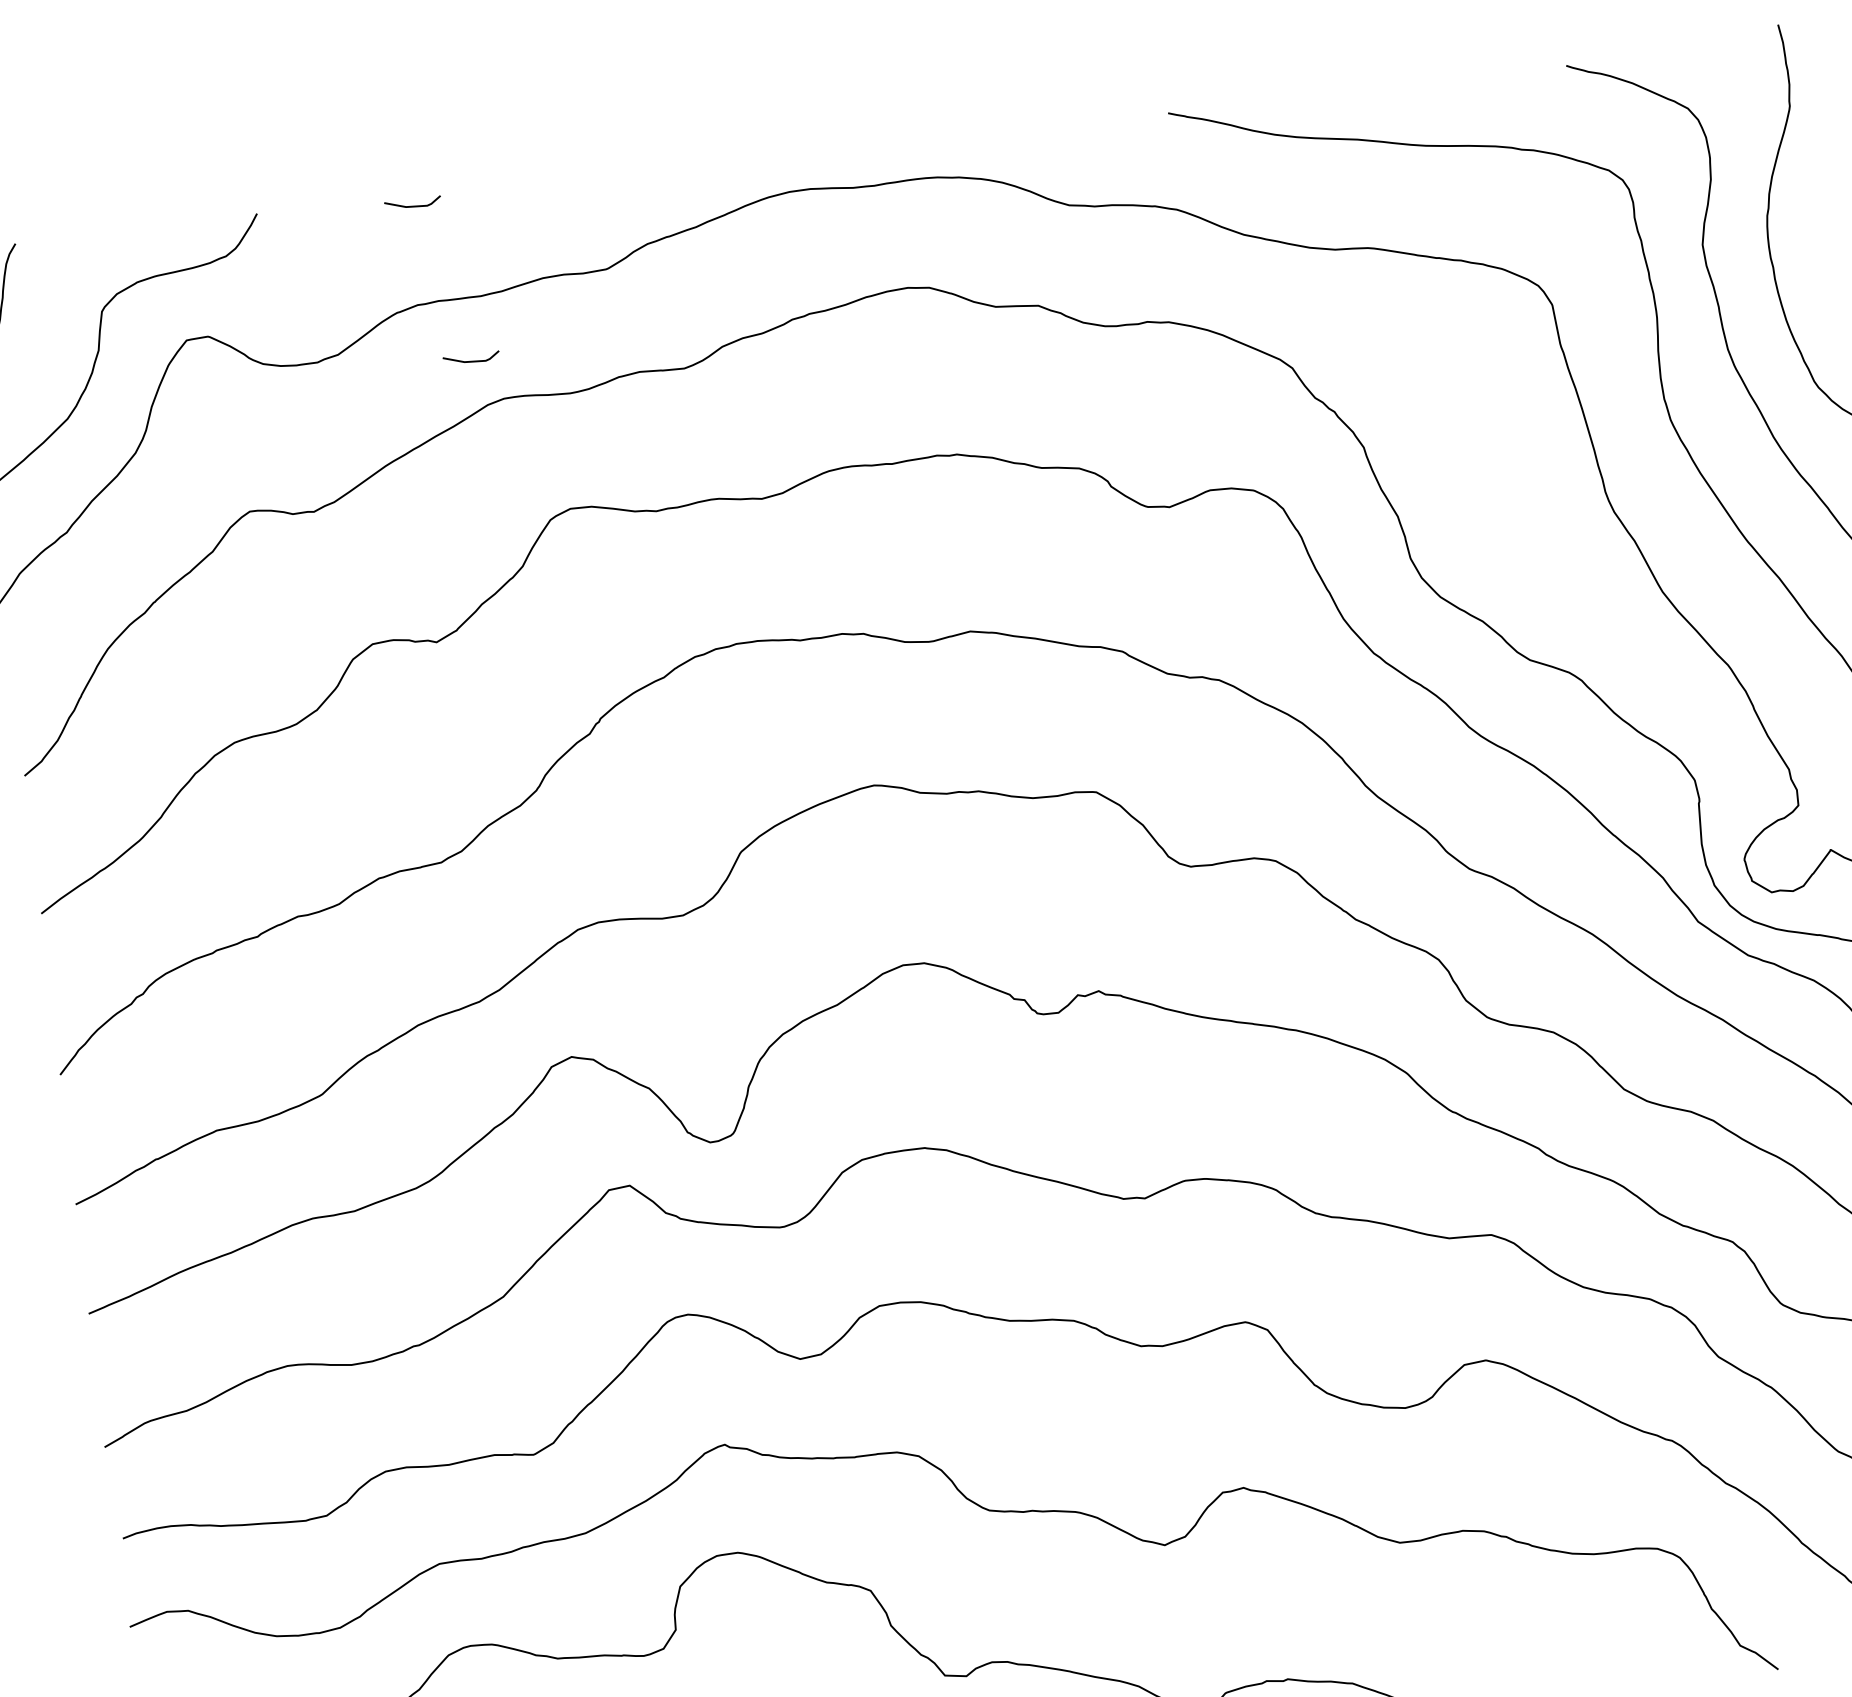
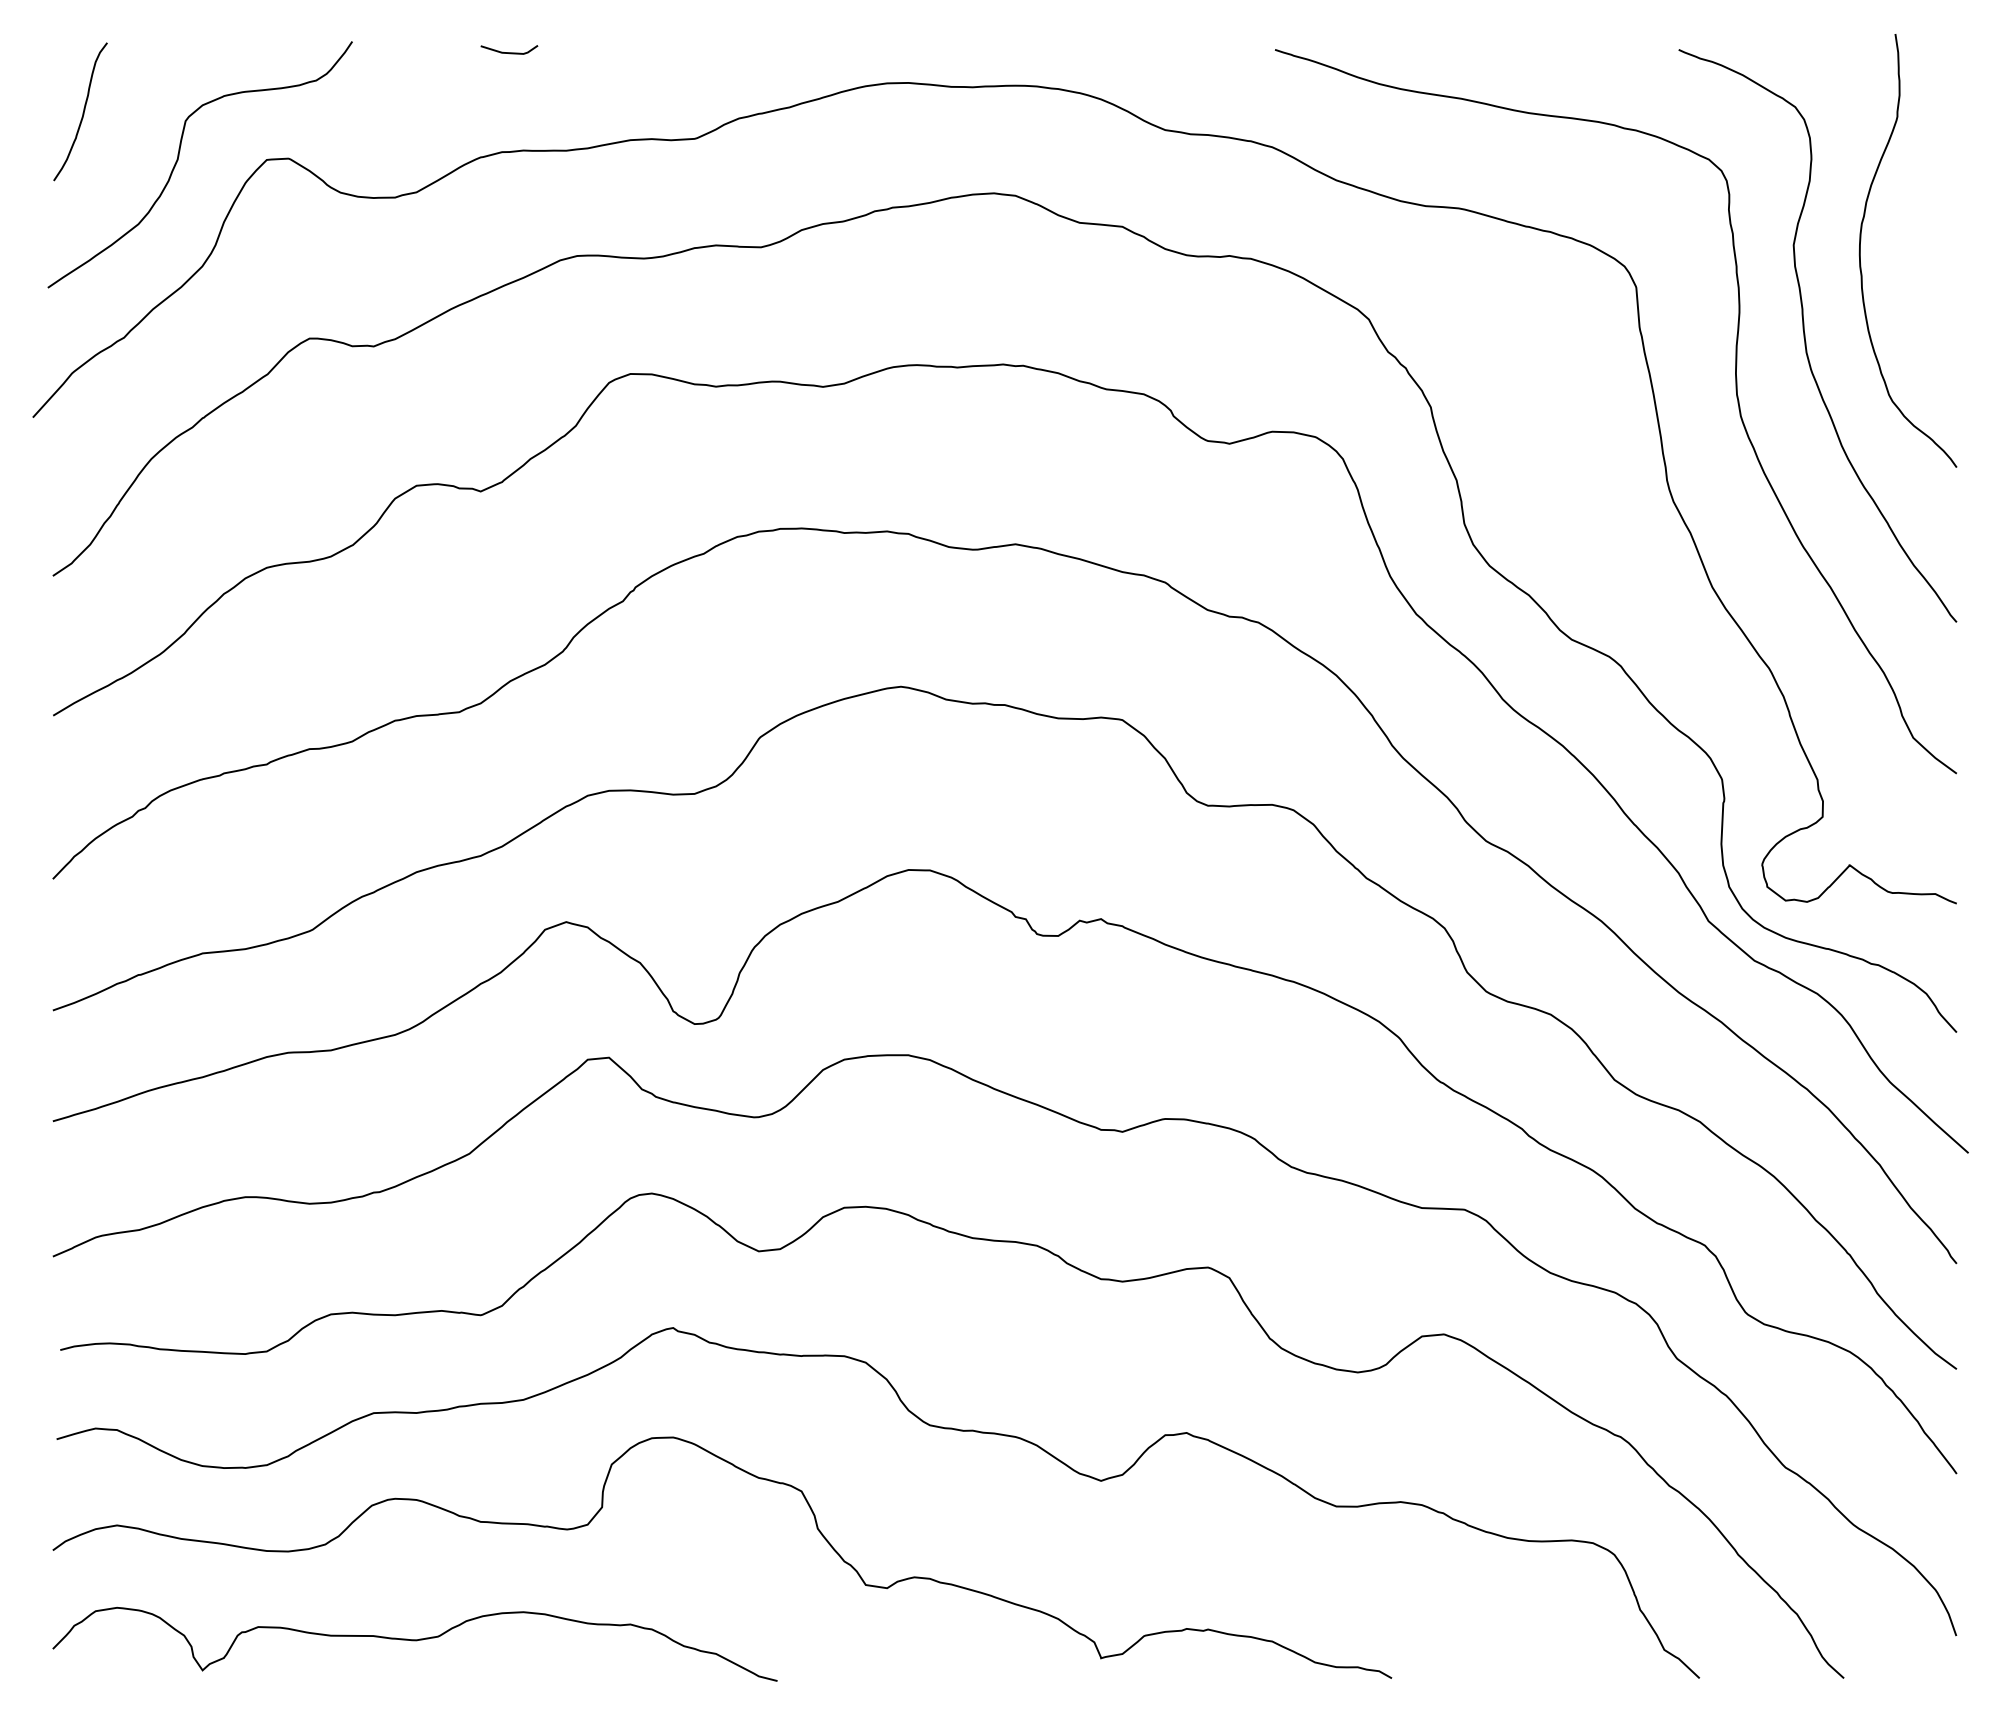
line: (471, 361) -> (549, 214), removed

